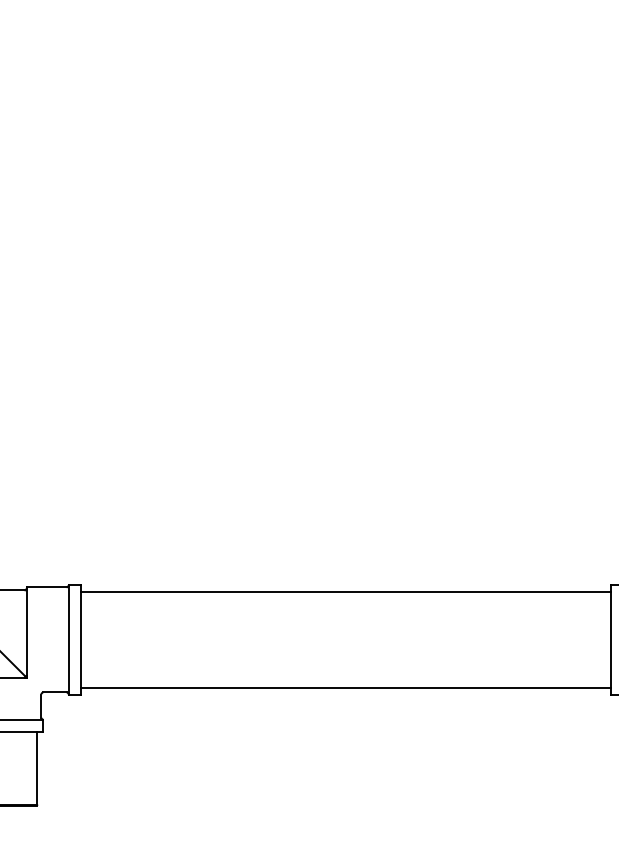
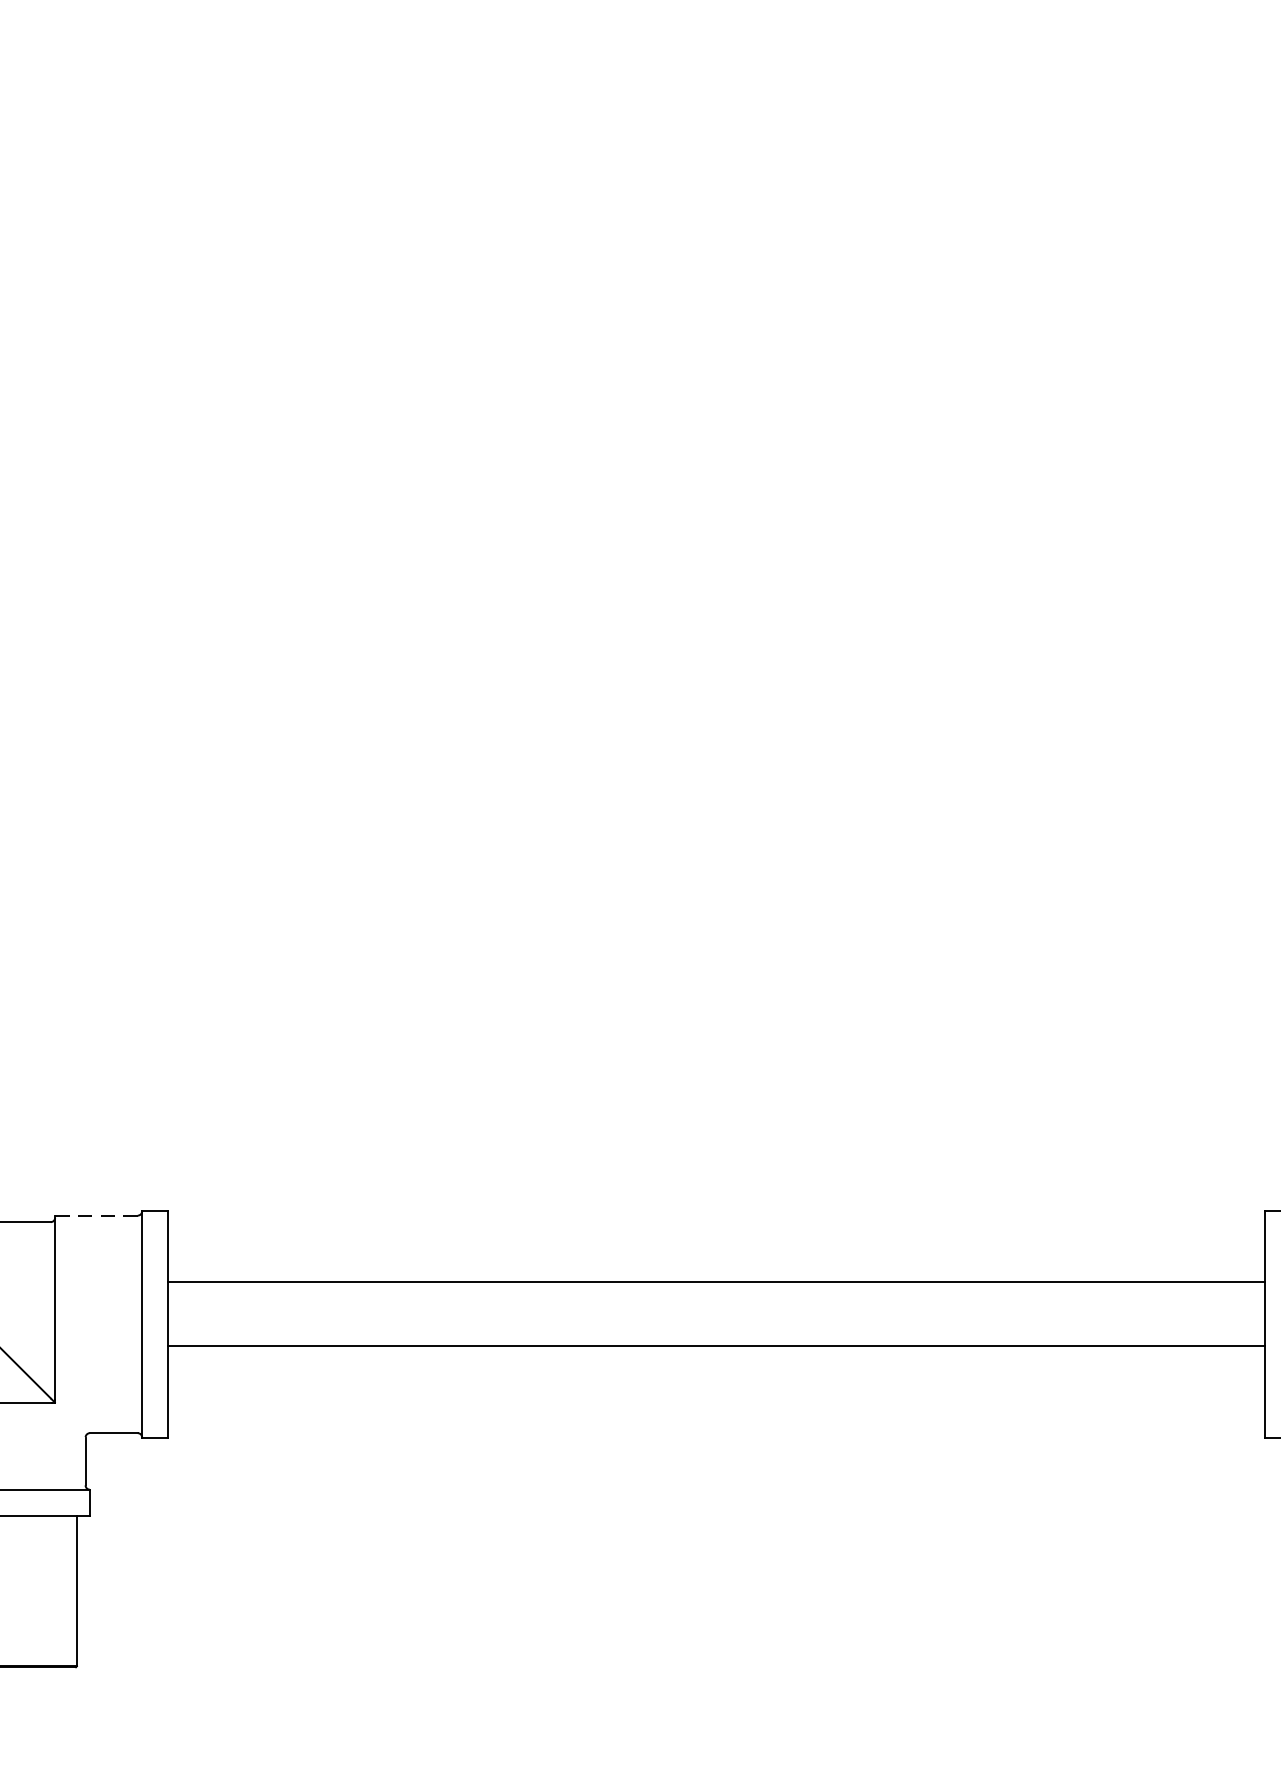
line: (46, 587) -> (96, 1216), solid -> dashed
line: (346, 591) -> (717, 1282), moved
line: (346, 688) -> (717, 1346), moved

